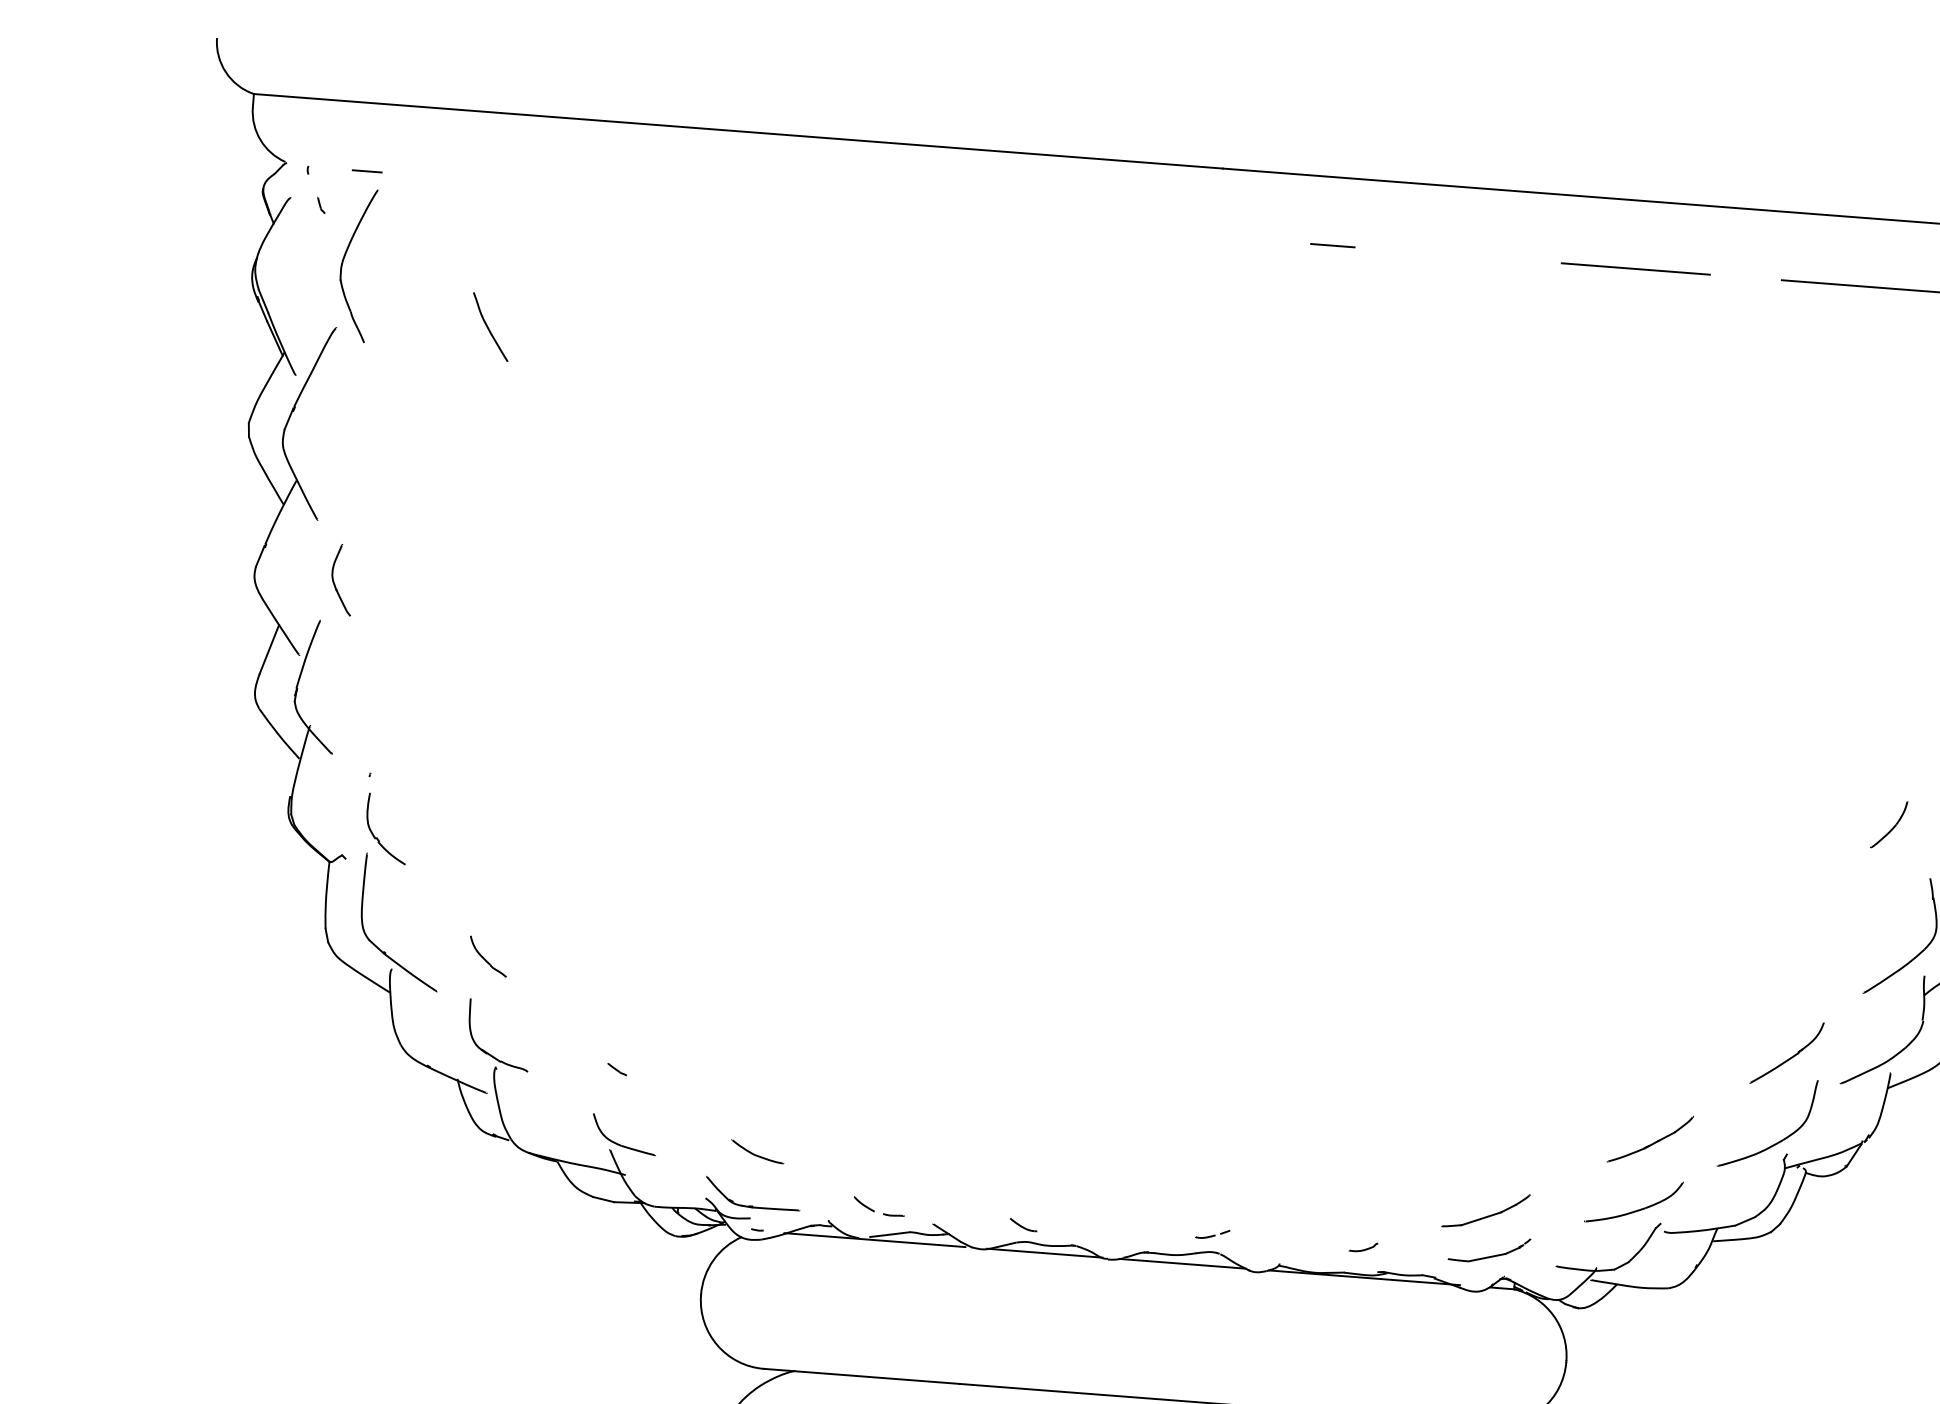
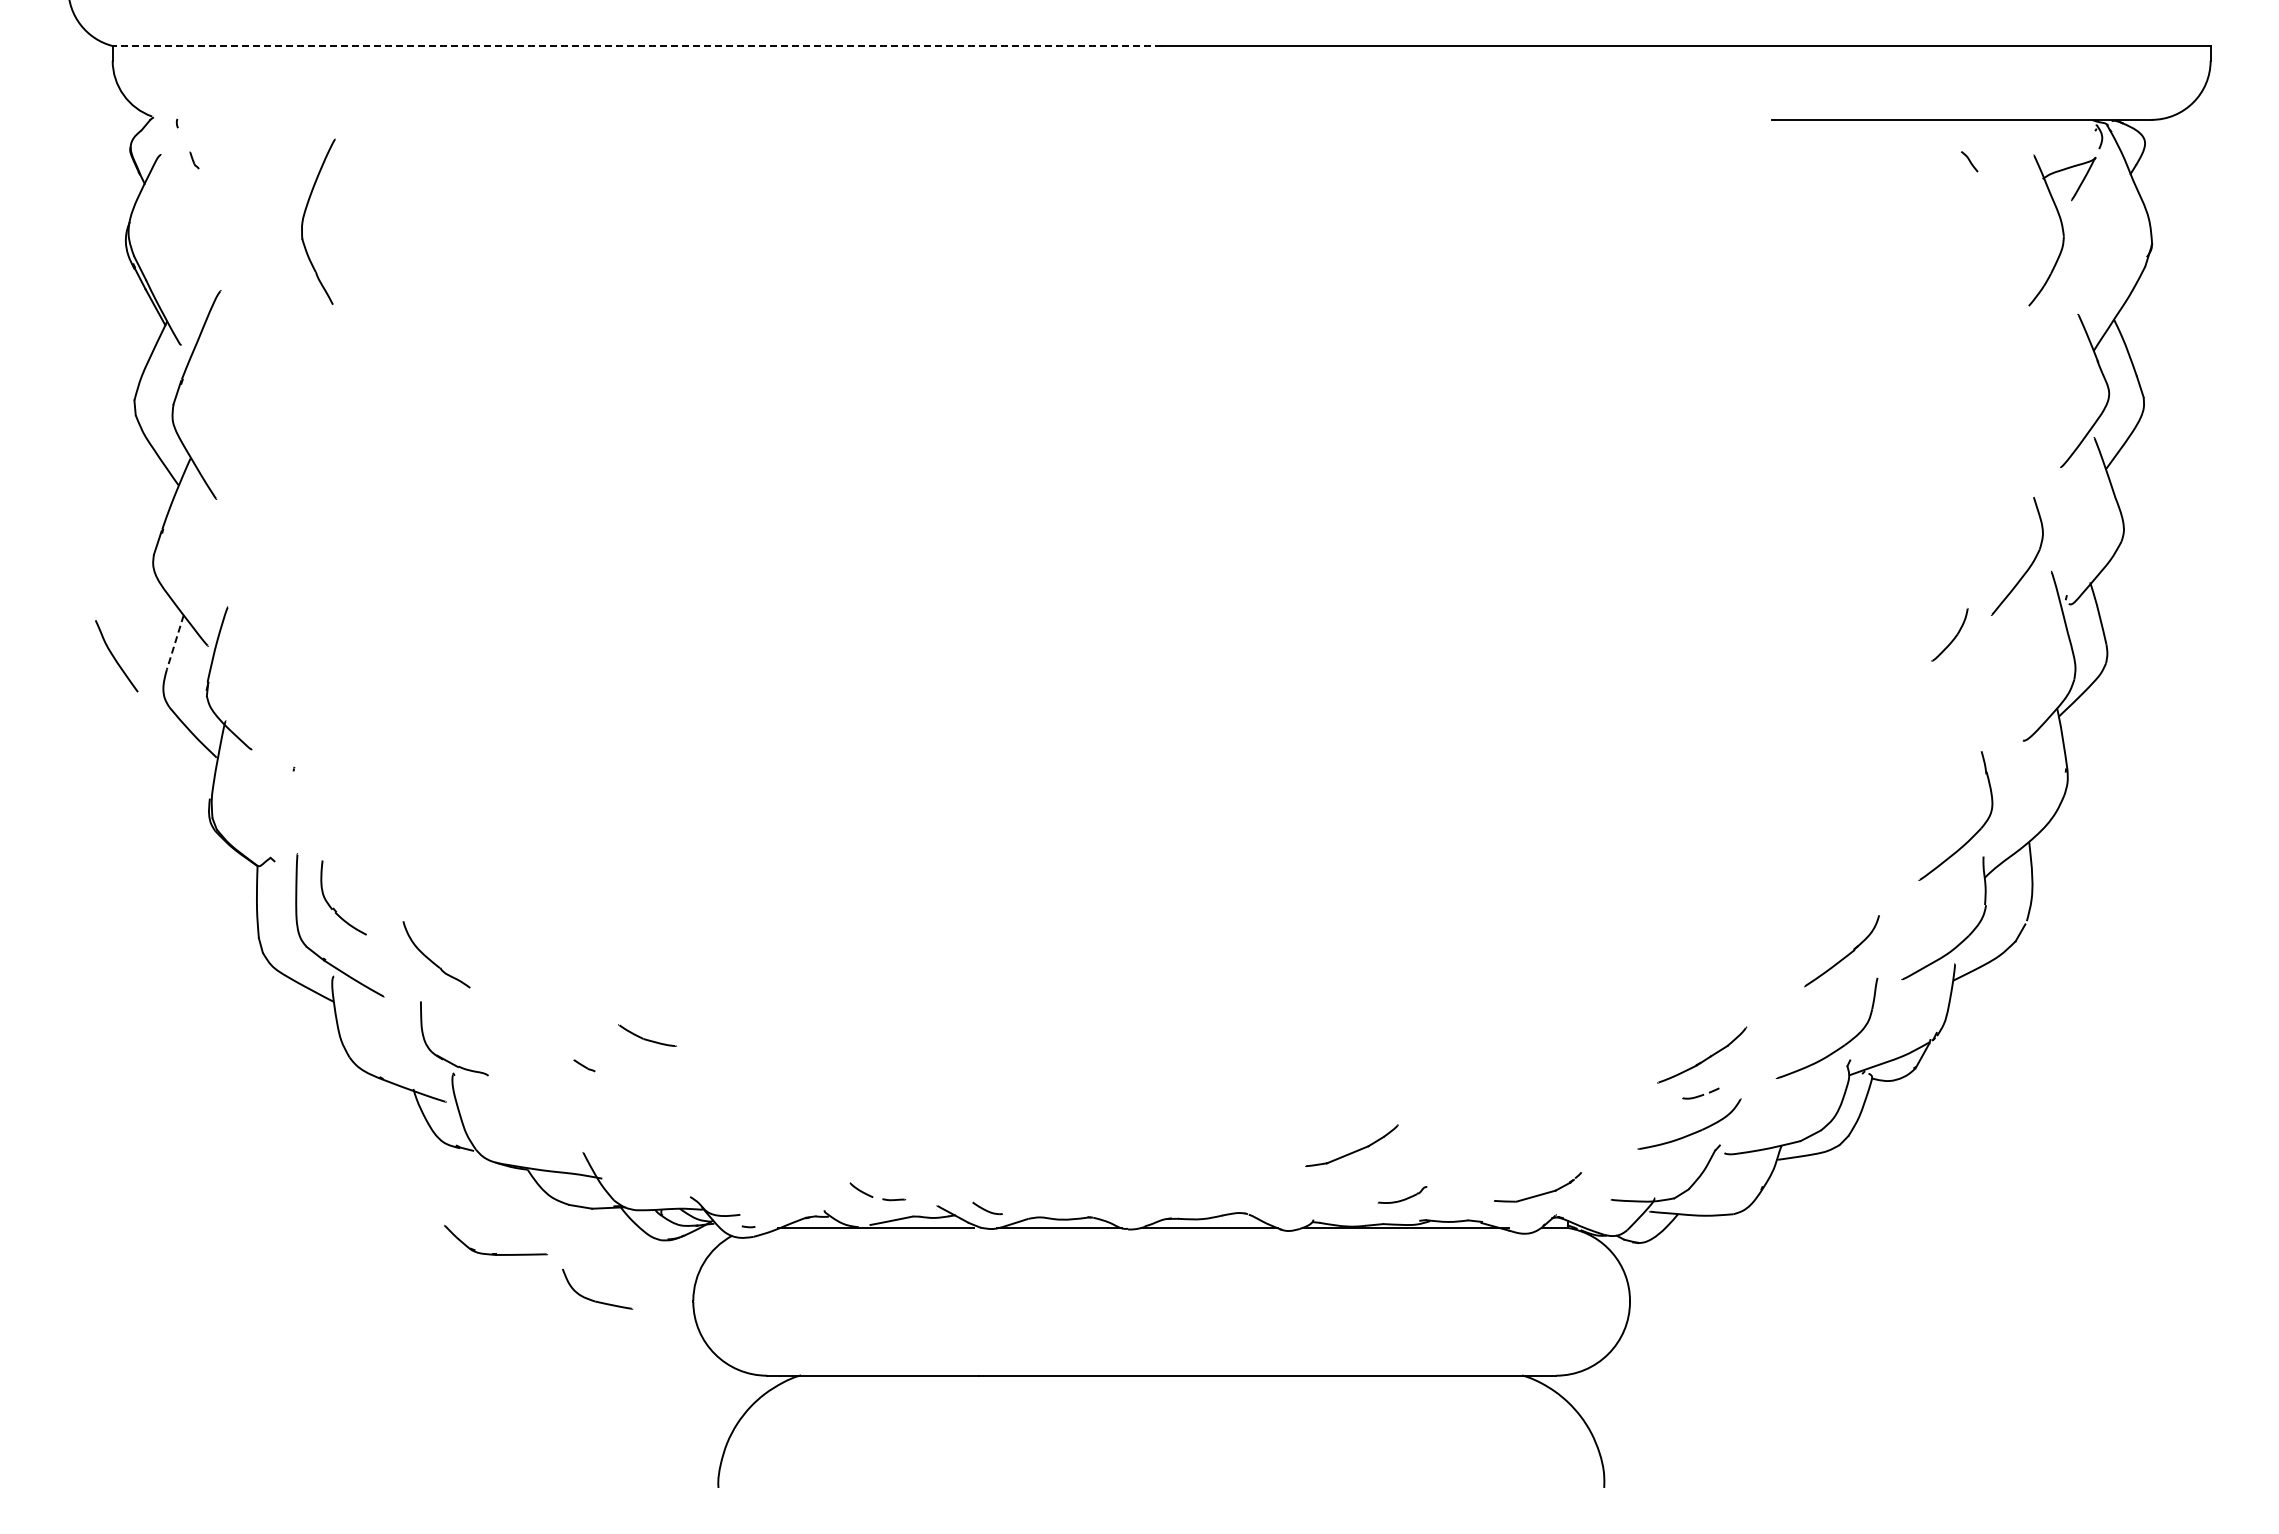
line: (737, 131) -> (636, 46), solid -> dashed
line: (366, 170) -> (240, 119), removed
line: (1332, 245) -> (1285, 119), removed
part: (344, 261) -> (304, 218), moved
line: (1636, 268) -> (1614, 119), removed
curve: (489, 328) -> (115, 657), moved
part: (335, 582) -> (240, 565), removed
line: (269, 649) -> (175, 642), solid -> dashed
part: (1888, 824) -> (1949, 634), moved
part: (376, 837) -> (333, 907), moved
part: (488, 956) -> (436, 954), size x1.6
part: (622, 1145) -> (596, 1300), moved
part: (757, 1151) -> (647, 1035), moved
part: (752, 1206) -> (496, 1253), moved
part: (1486, 1216) -> (1352, 1151), moved
part: (1023, 1225) -> (987, 1208), moved
part: (1212, 1234) -> (1700, 1093), moved
part: (1362, 1247) -> (1401, 1195), size x1.6

